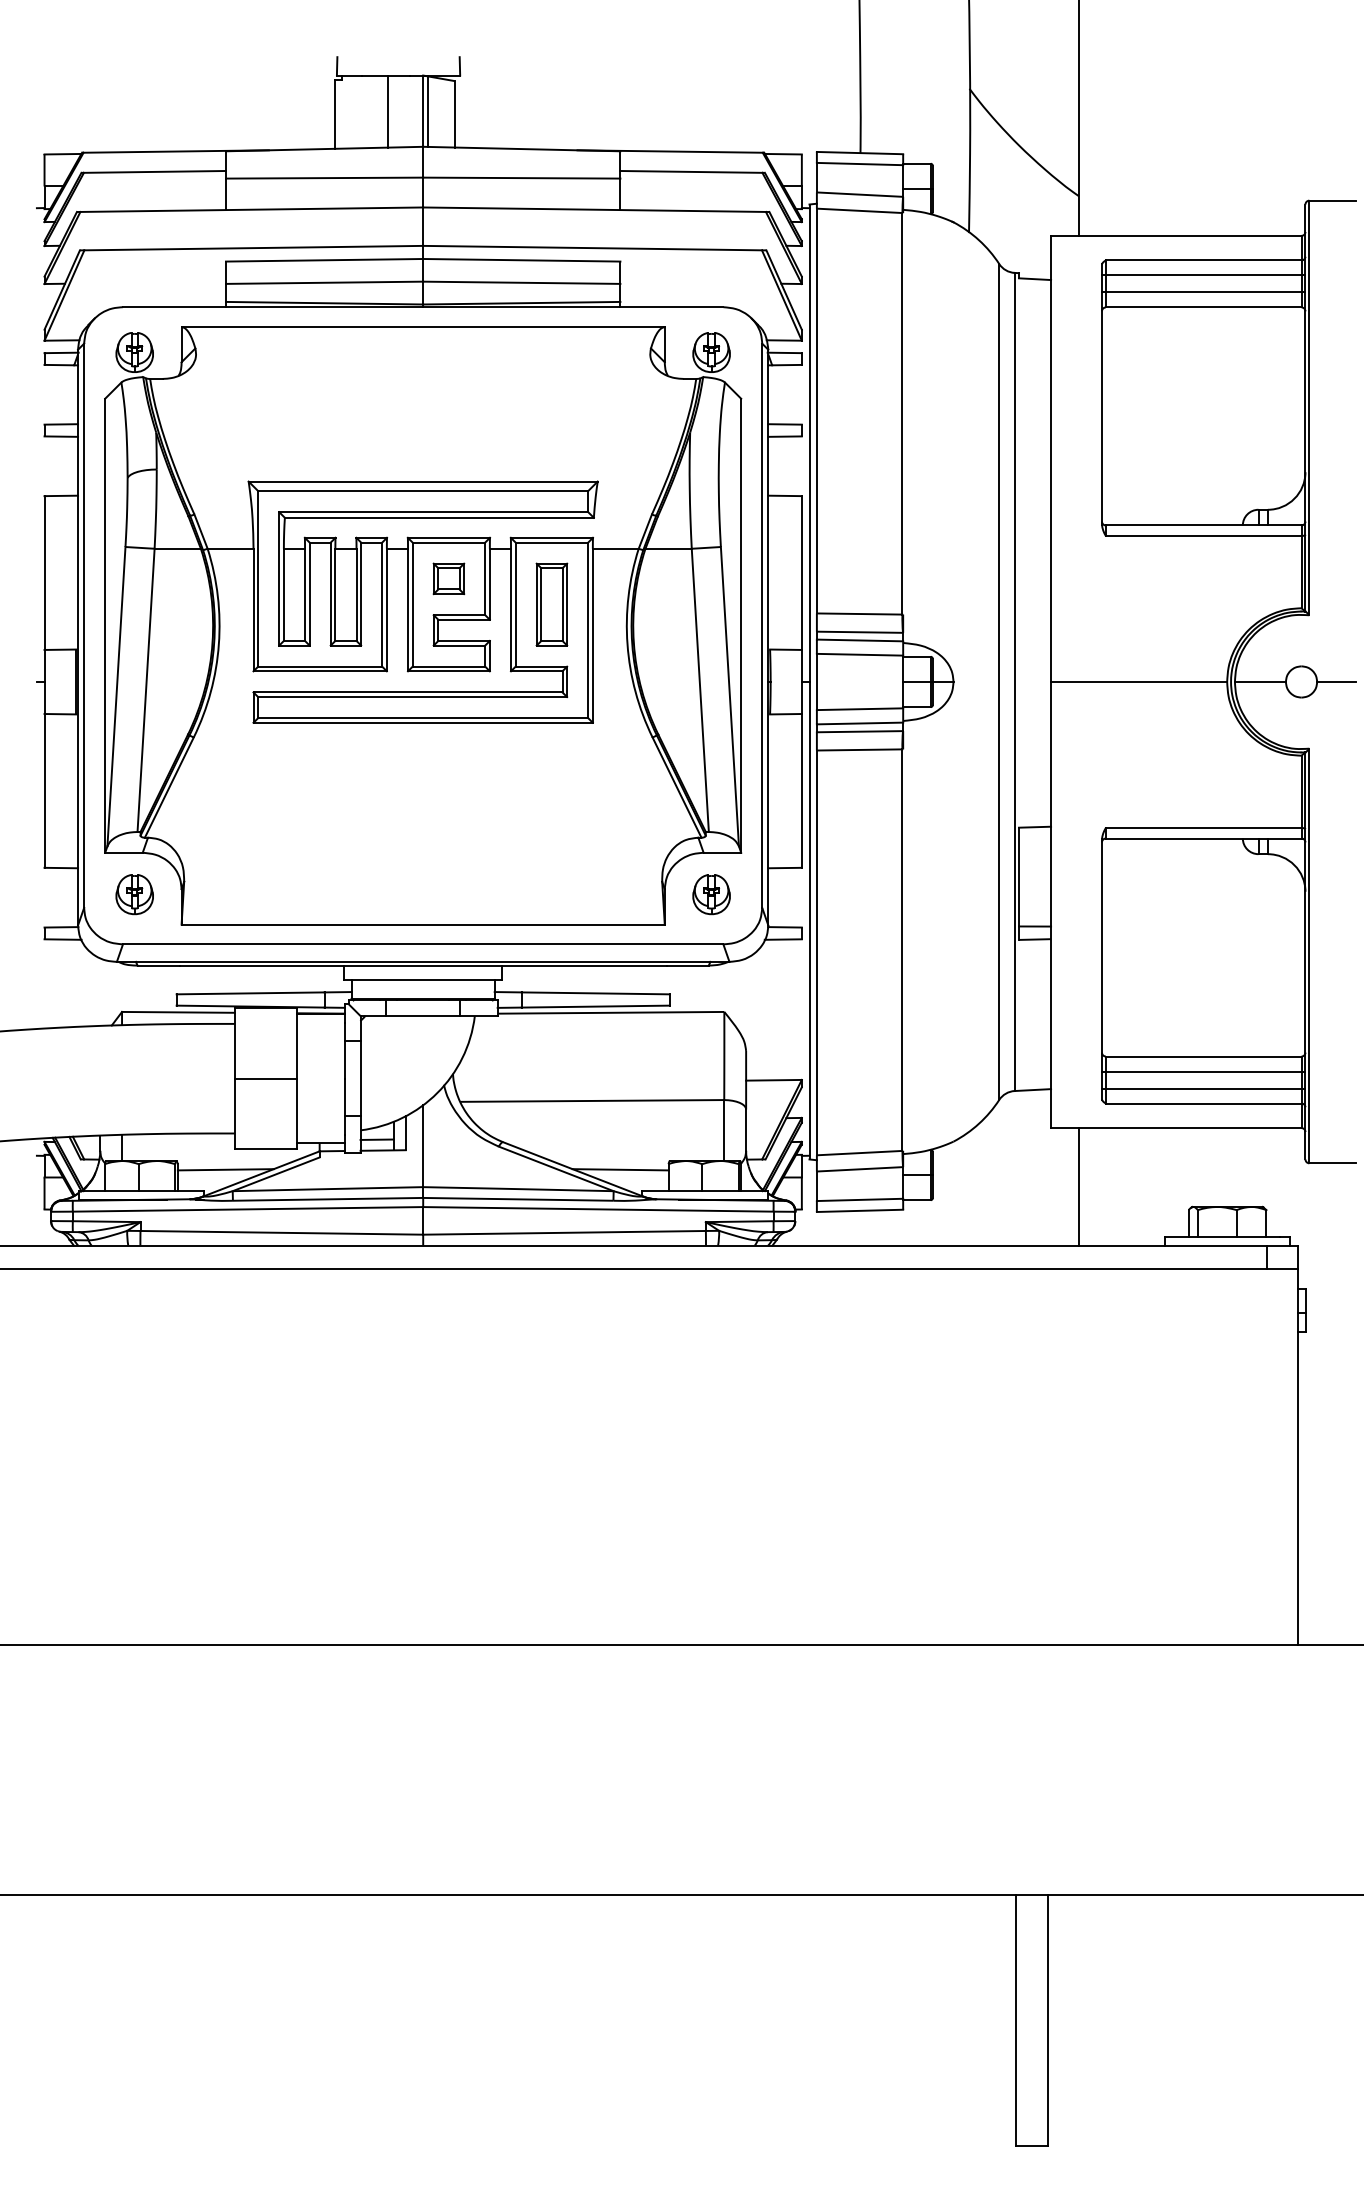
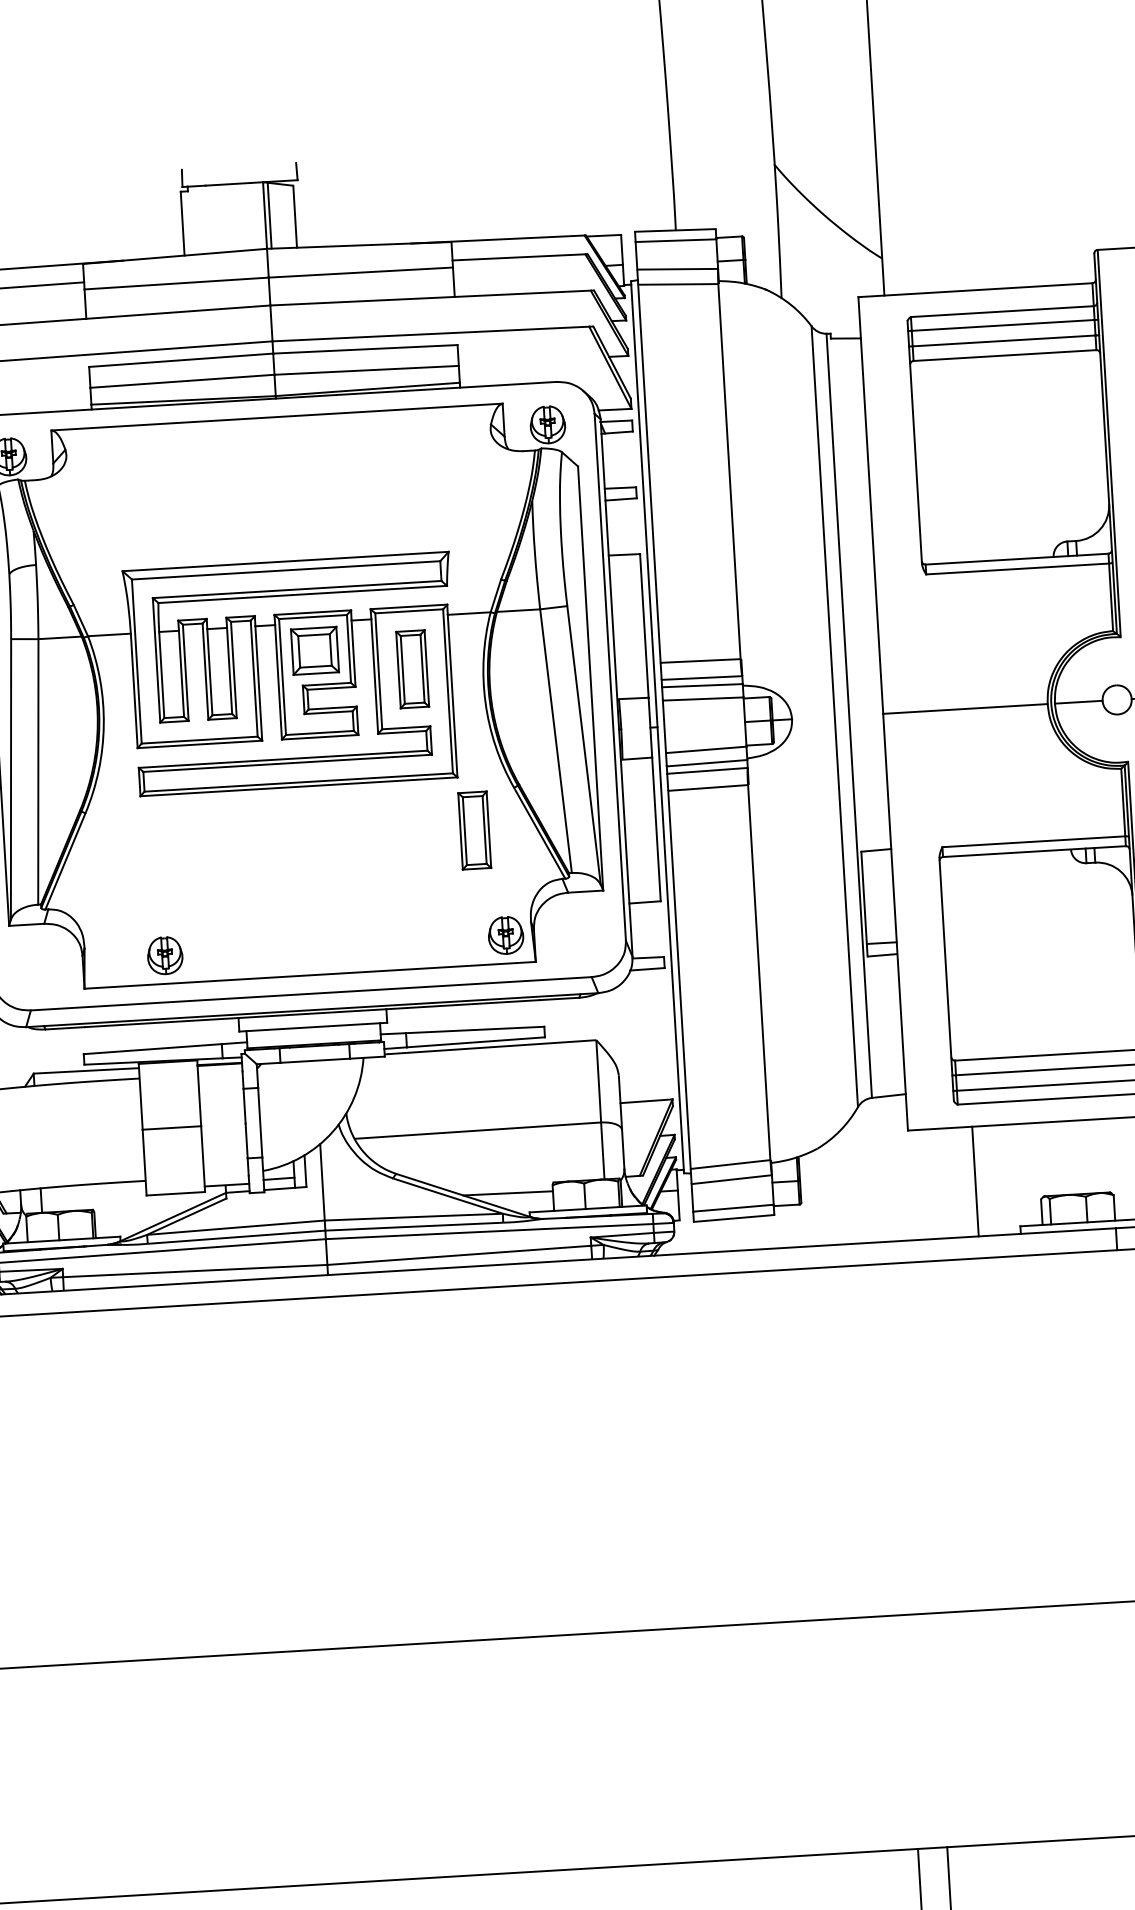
line: (388, 111) -> (232, 217), removed
part: (448, 578) -> (314, 650), size x1.6
part: (607, 780) -> (474, 830), added
part: (134, 894) -> (164, 955), moved
part: (711, 894) -> (505, 935), moved
line: (225, 1169) -> (139, 1215), removed
line: (1078, 1186) -> (975, 1181), moved

